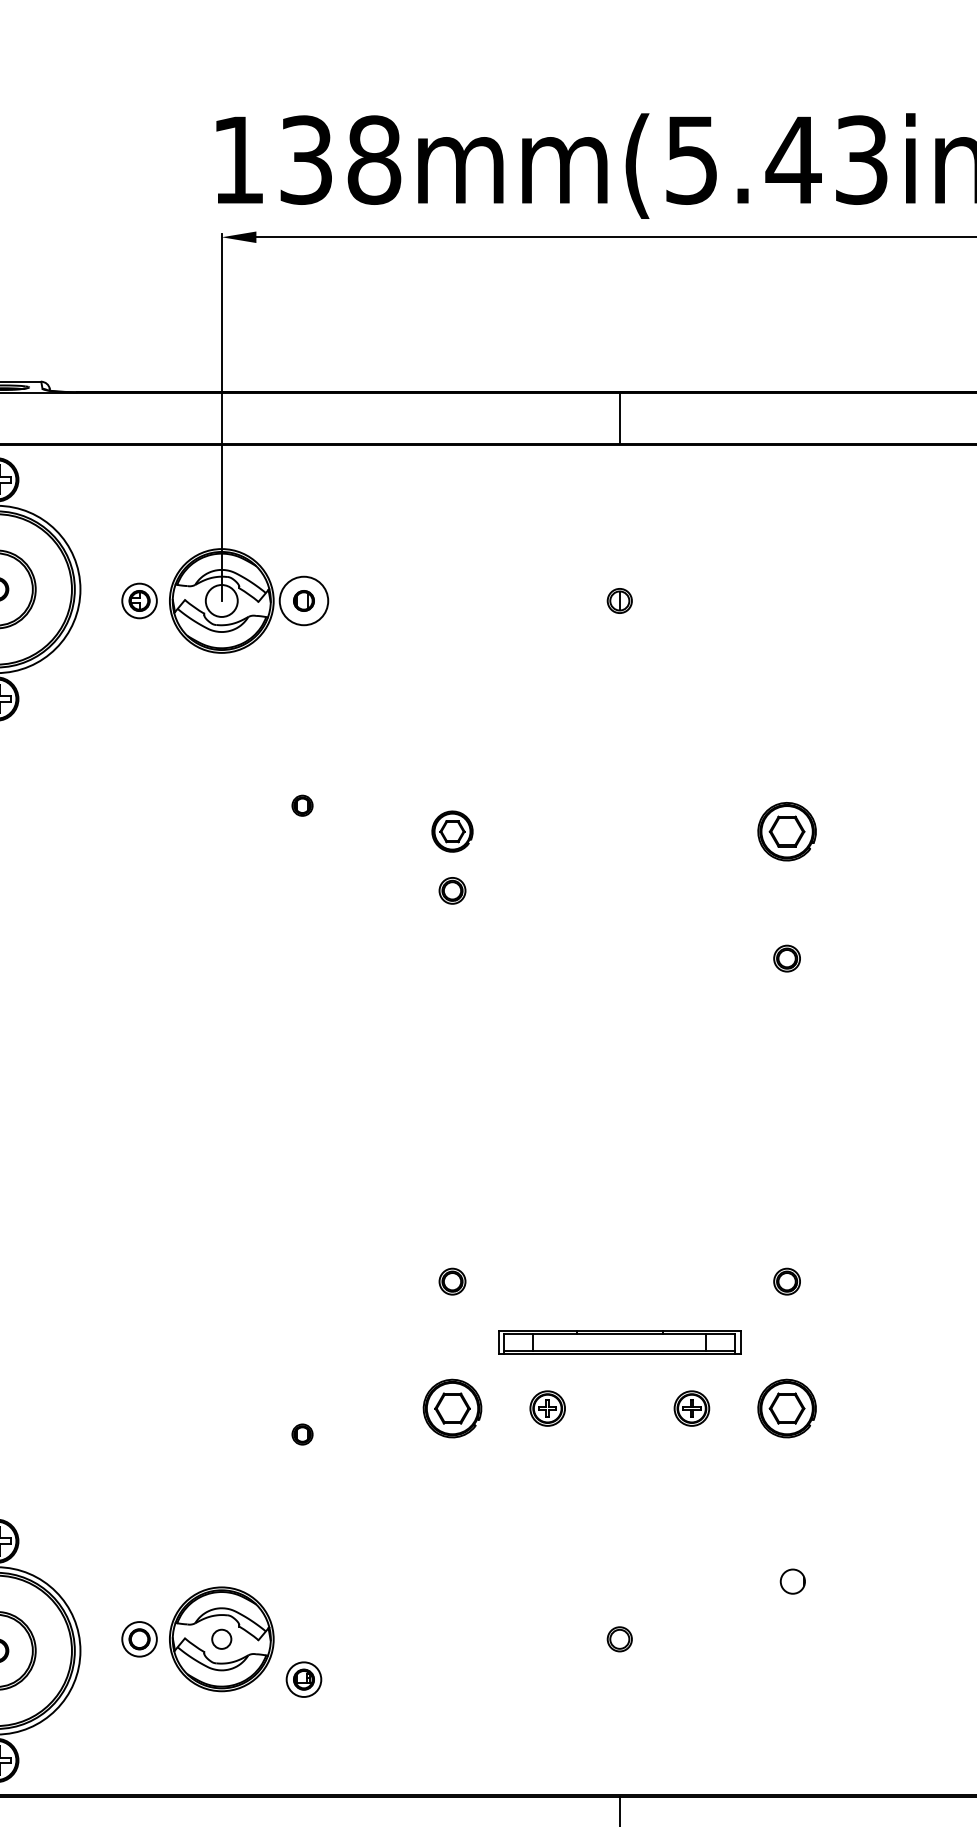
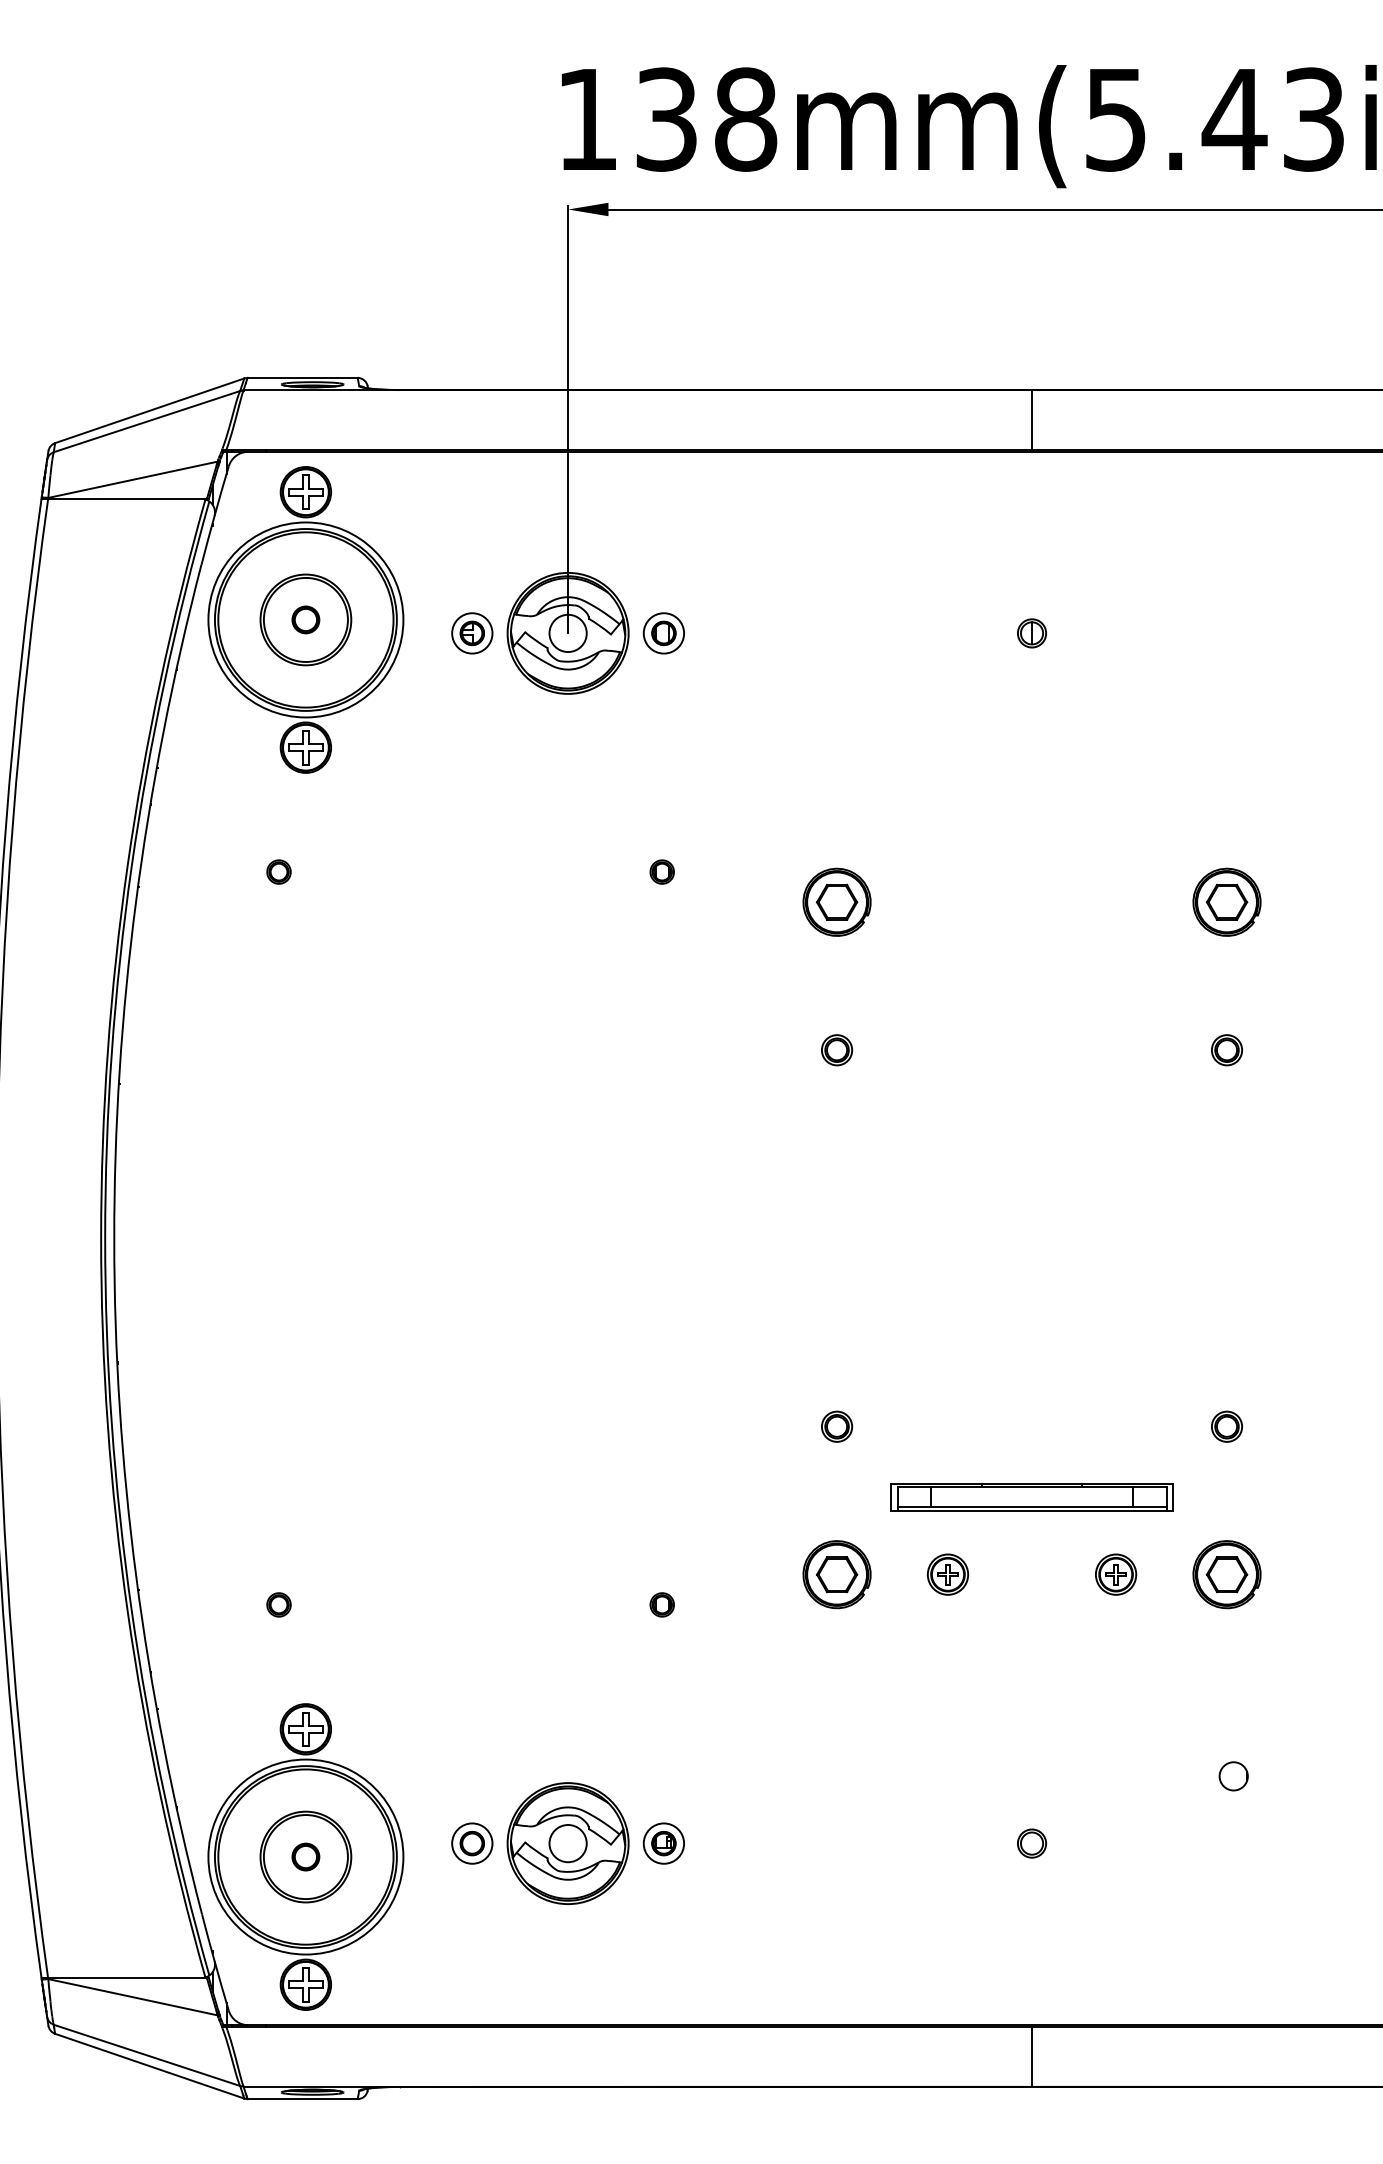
circle: (303, 601) -> (663, 633), size x0.71
part: (452, 831) -> (836, 901), size x1.43
part: (452, 891) -> (837, 1050), moved
circle: (221, 1639) -> (567, 1843), size x1.67
part: (303, 1679) -> (663, 1843), moved

